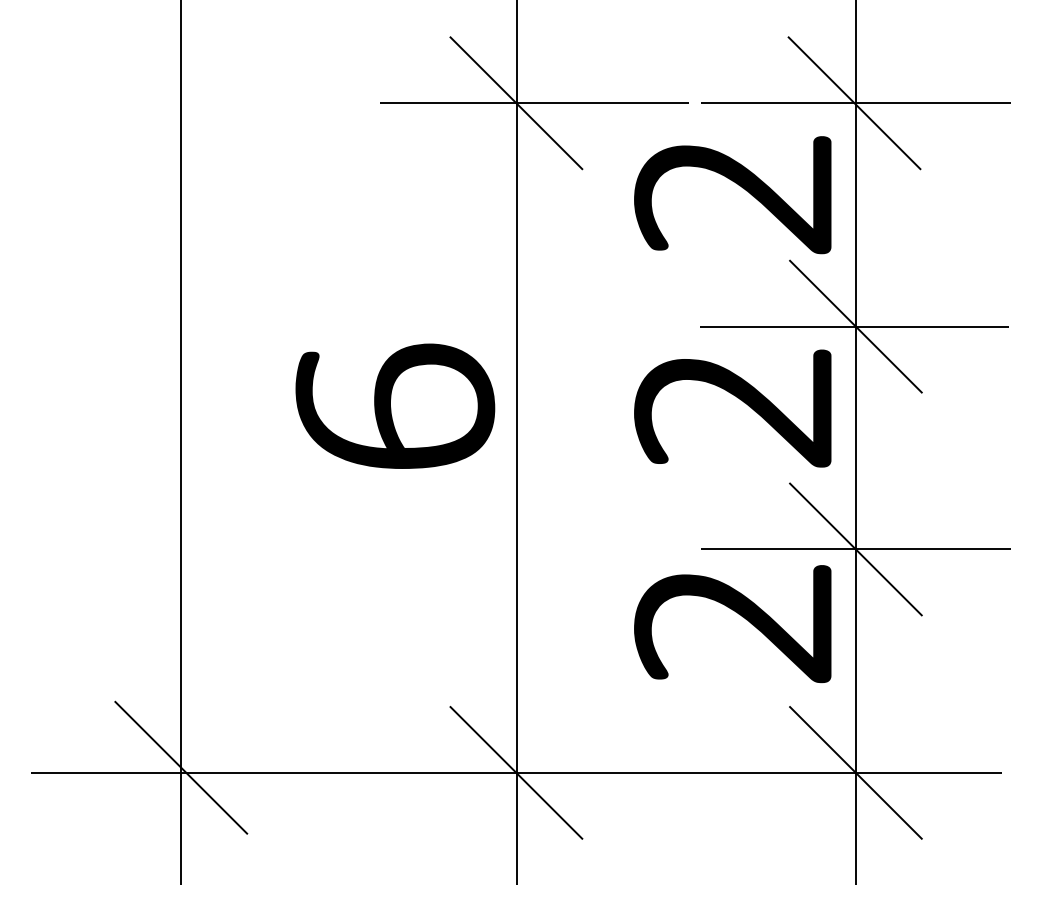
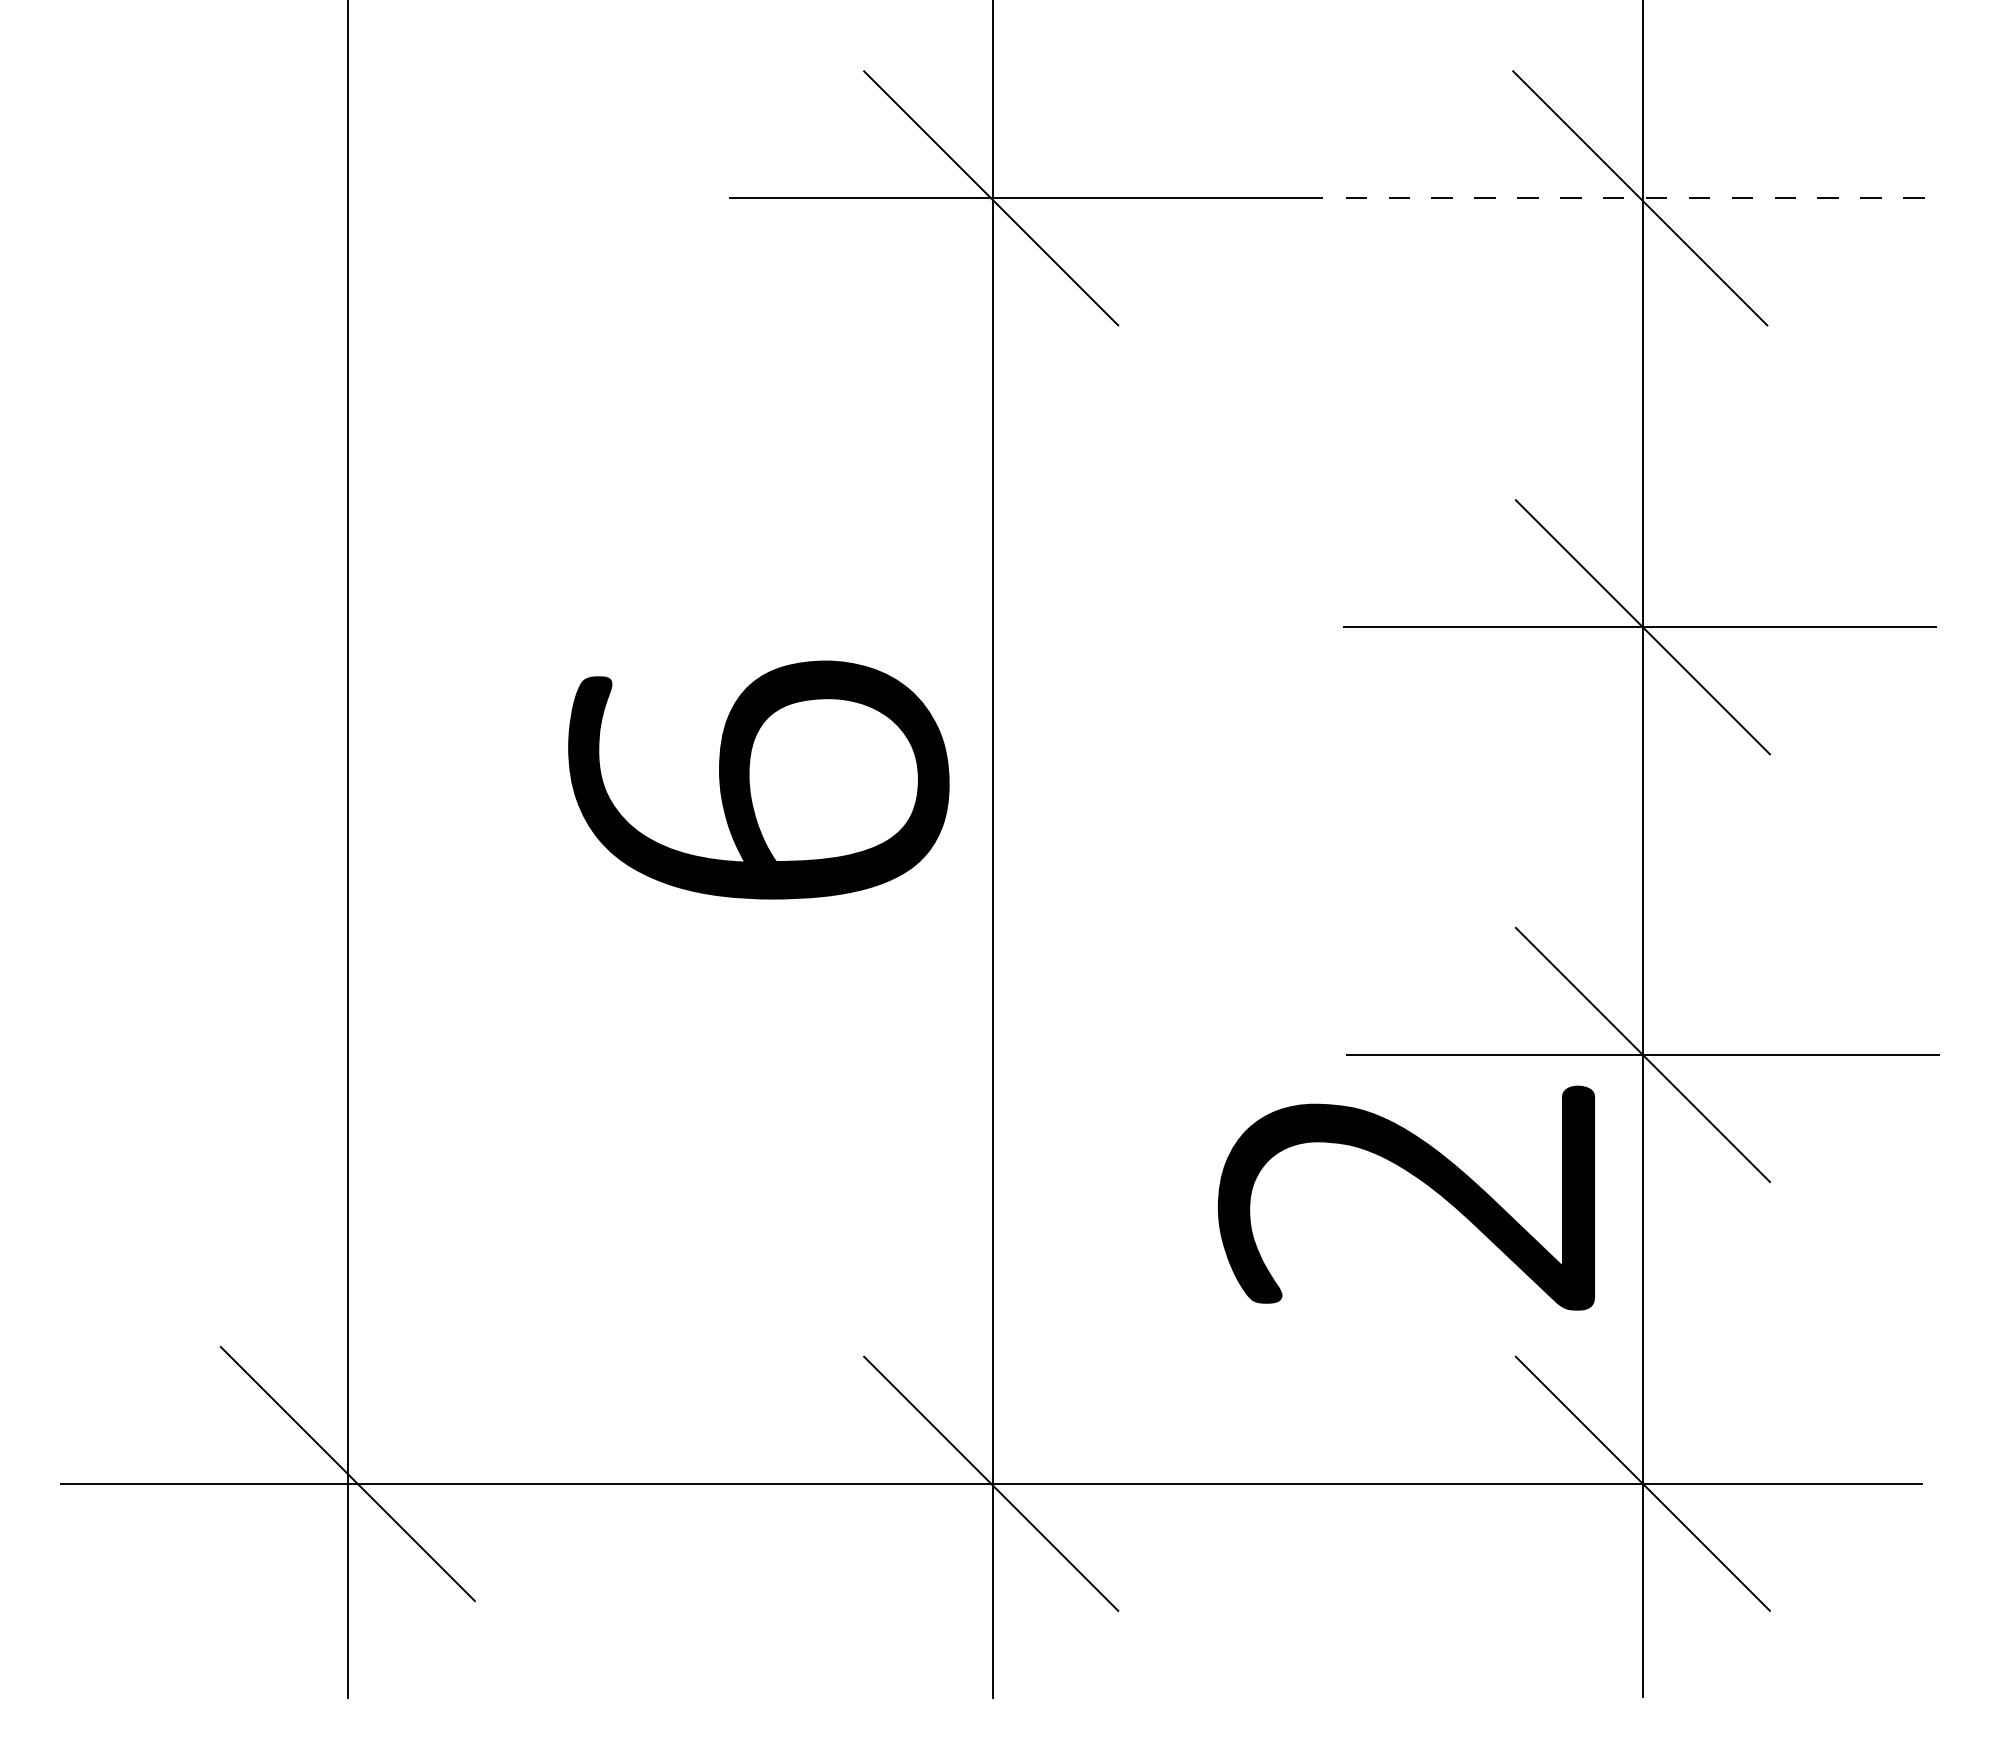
line: (855, 103) -> (1642, 198), solid -> dashed
part: (738, 185) -> (1417, 356), removed
part: (737, 398) -> (1415, 765), removed

